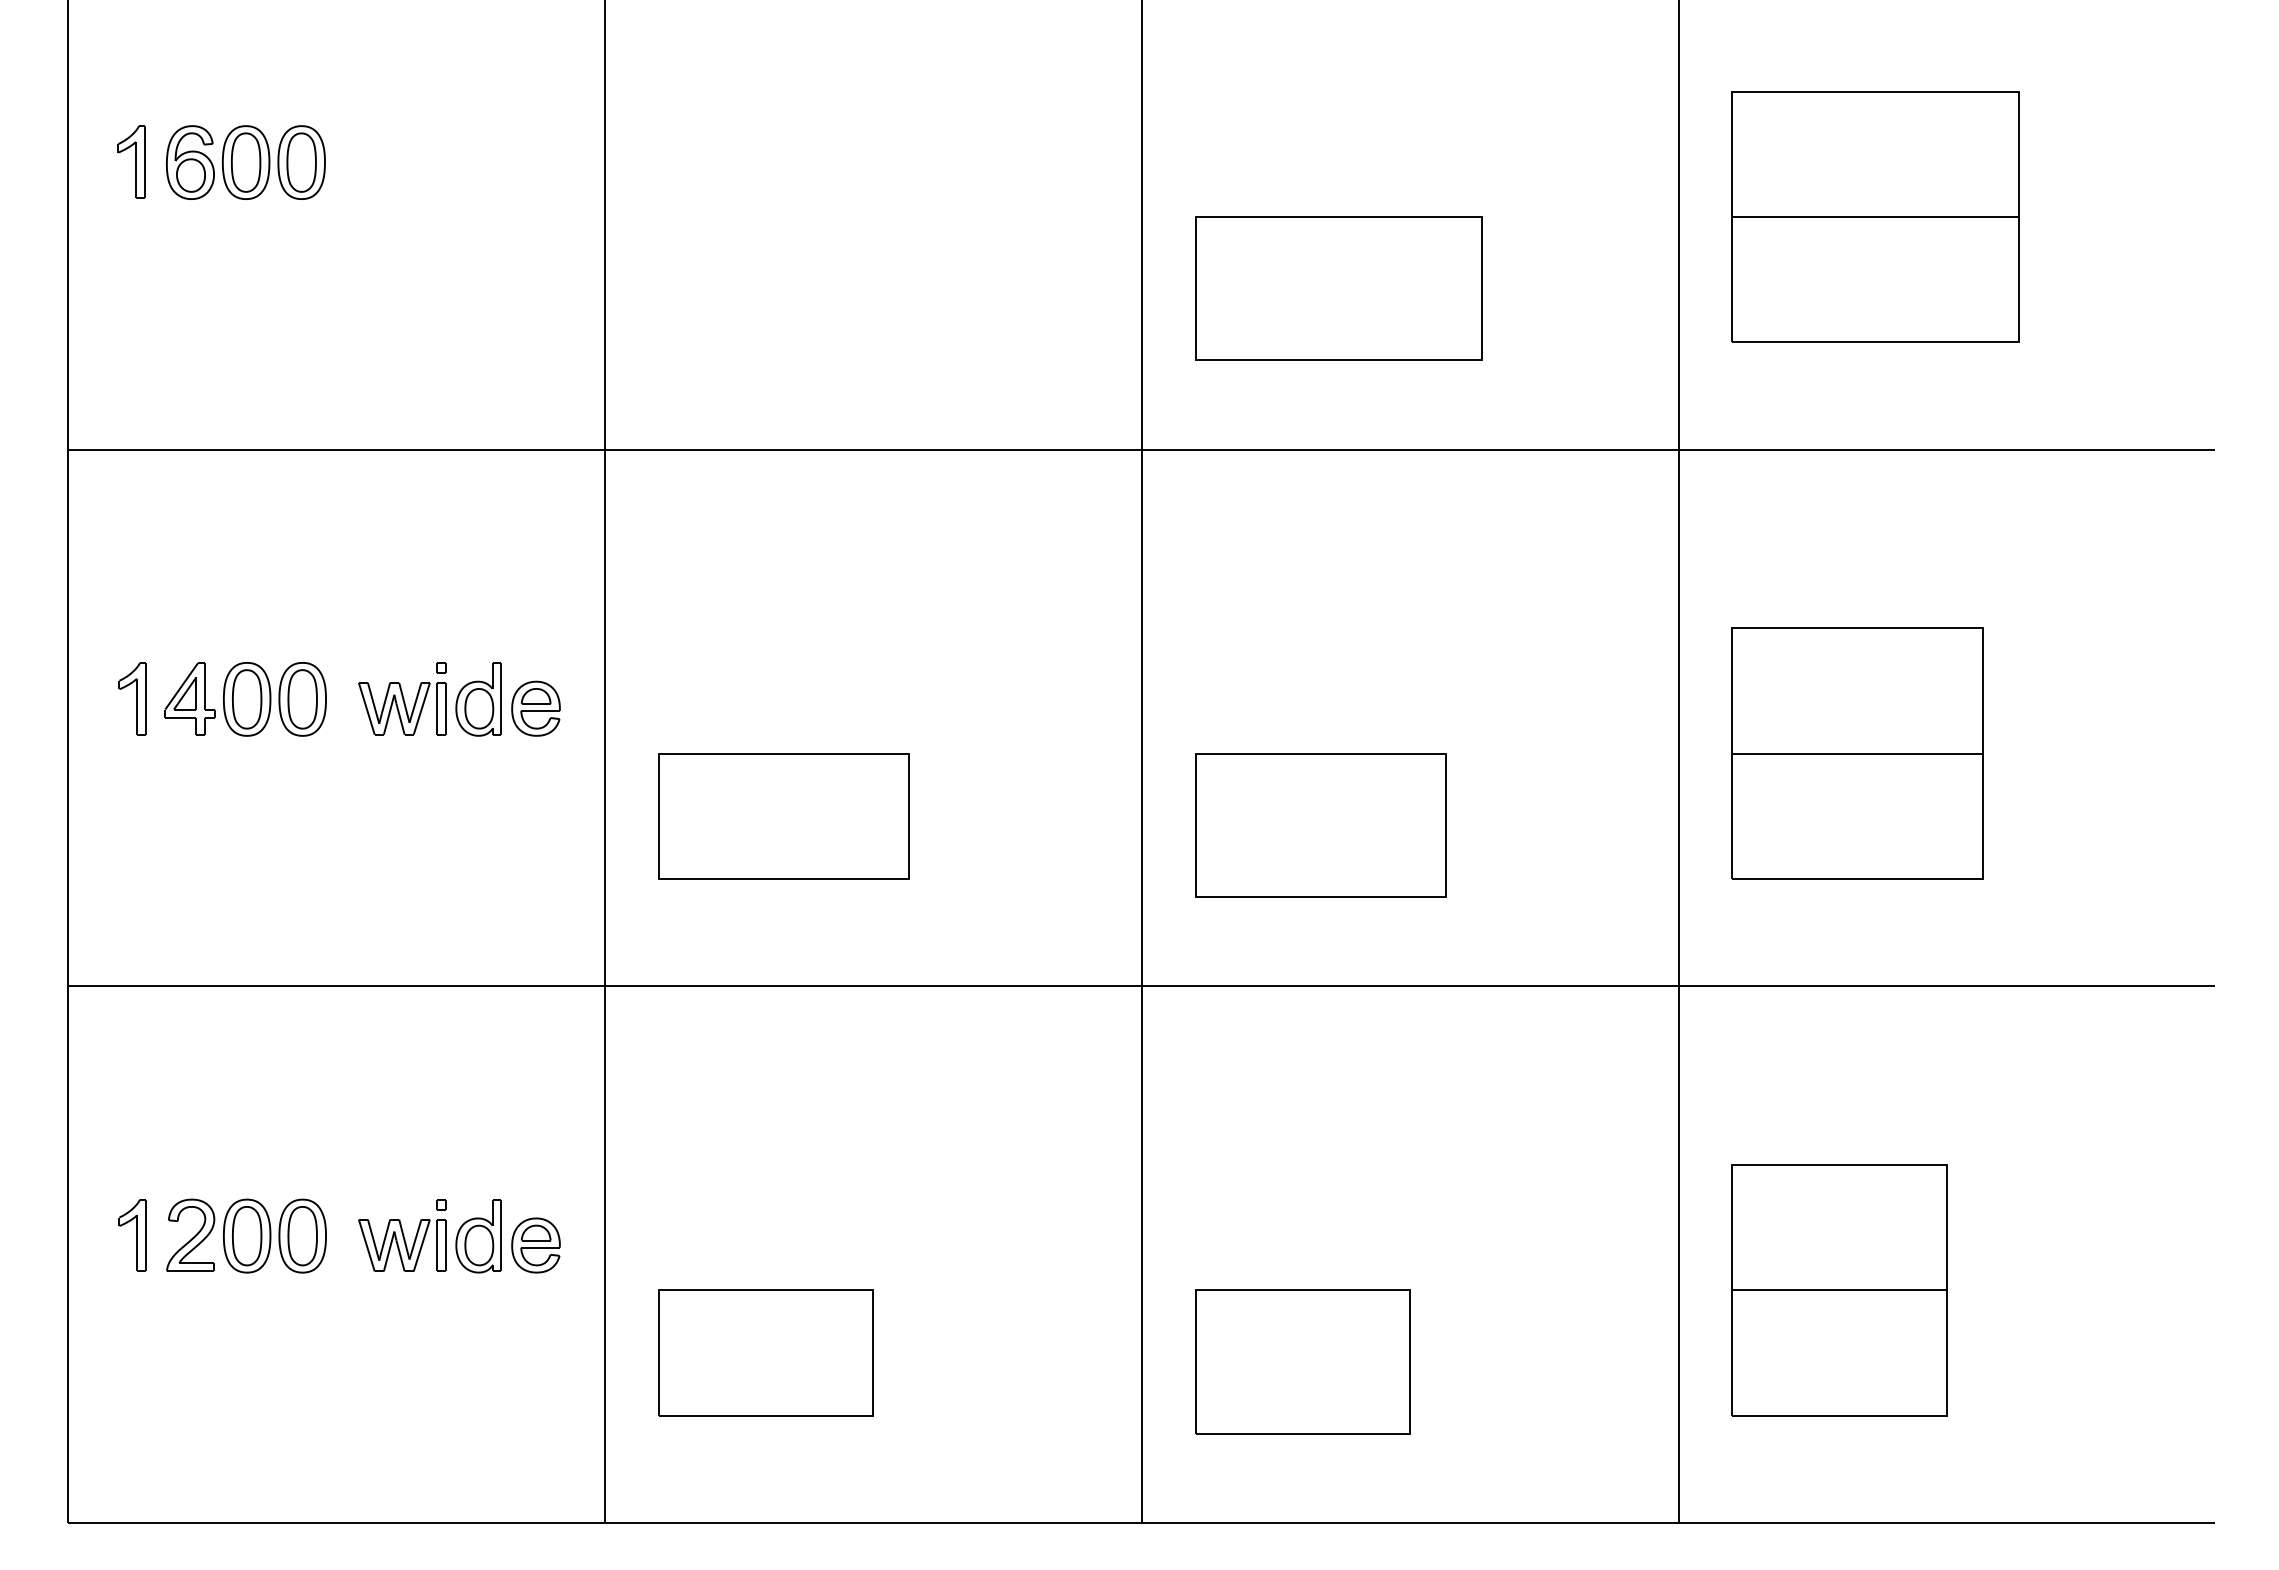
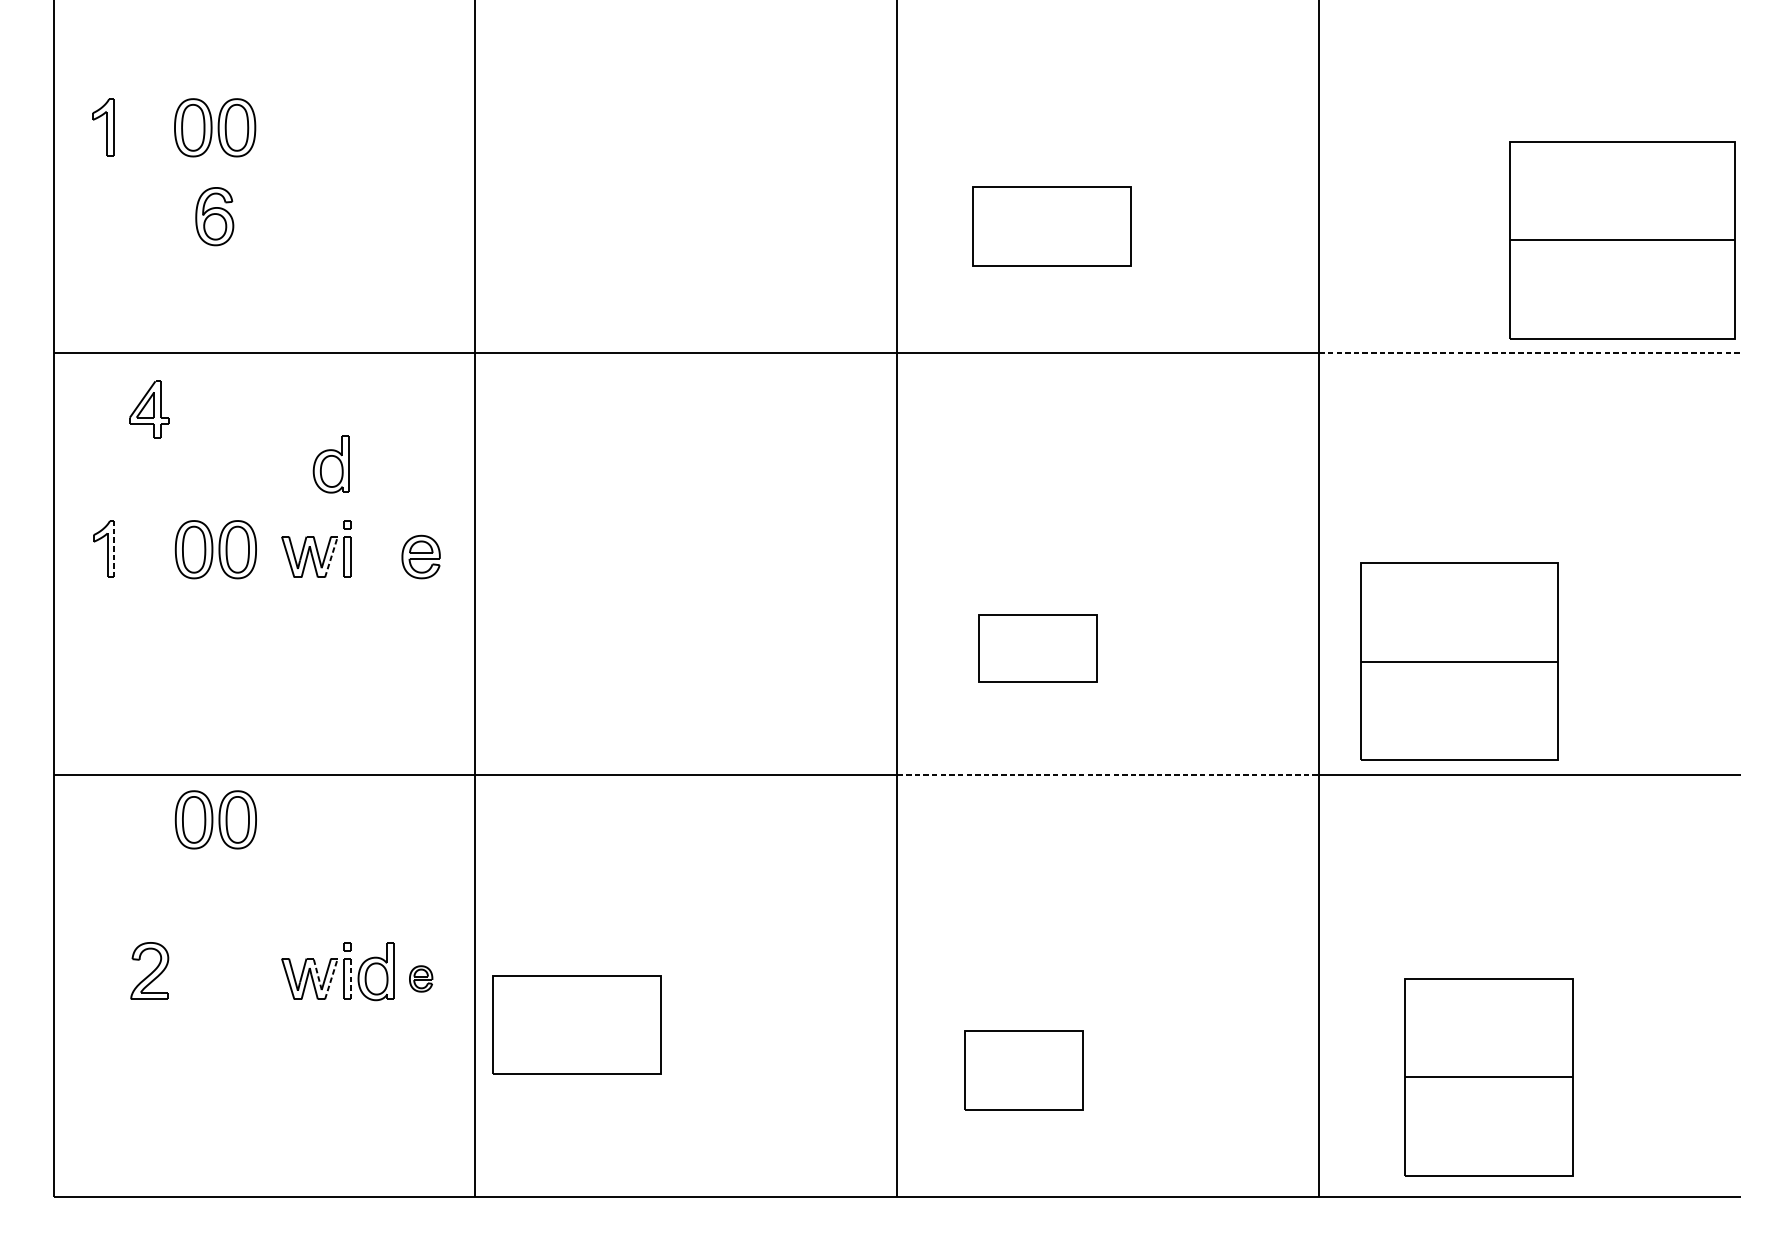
part: (190, 162) -> (214, 216), moved
part: (1875, 216) -> (1622, 240), moved
part: (1338, 288) -> (1051, 226), size x0.7
line: (1947, 449) -> (1530, 353), solid -> dashed
line: (145, 698) -> (114, 549), solid -> dashed
part: (189, 698) -> (148, 409), moved
part: (478, 699) -> (331, 464), moved
line: (422, 708) -> (331, 556), solid -> dashed
part: (1857, 753) -> (1459, 661), moved
part: (783, 816) -> (615, 641), removed
part: (1320, 825) -> (1037, 648), size x0.6
line: (1410, 986) -> (1108, 775), solid -> dashed
part: (132, 1235) -> (103, 971), removed
part: (274, 1235) -> (215, 819), moved
line: (404, 1240) -> (317, 975), solid -> dashed
line: (422, 1245) -> (331, 978), solid -> dashed
line: (446, 1245) -> (350, 978), solid -> dashed
part: (535, 1245) -> (420, 978), size x0.6
part: (1839, 1290) -> (1488, 1077), moved
part: (765, 1352) -> (576, 1024), moved
part: (1302, 1361) -> (1023, 1070), size x0.7

